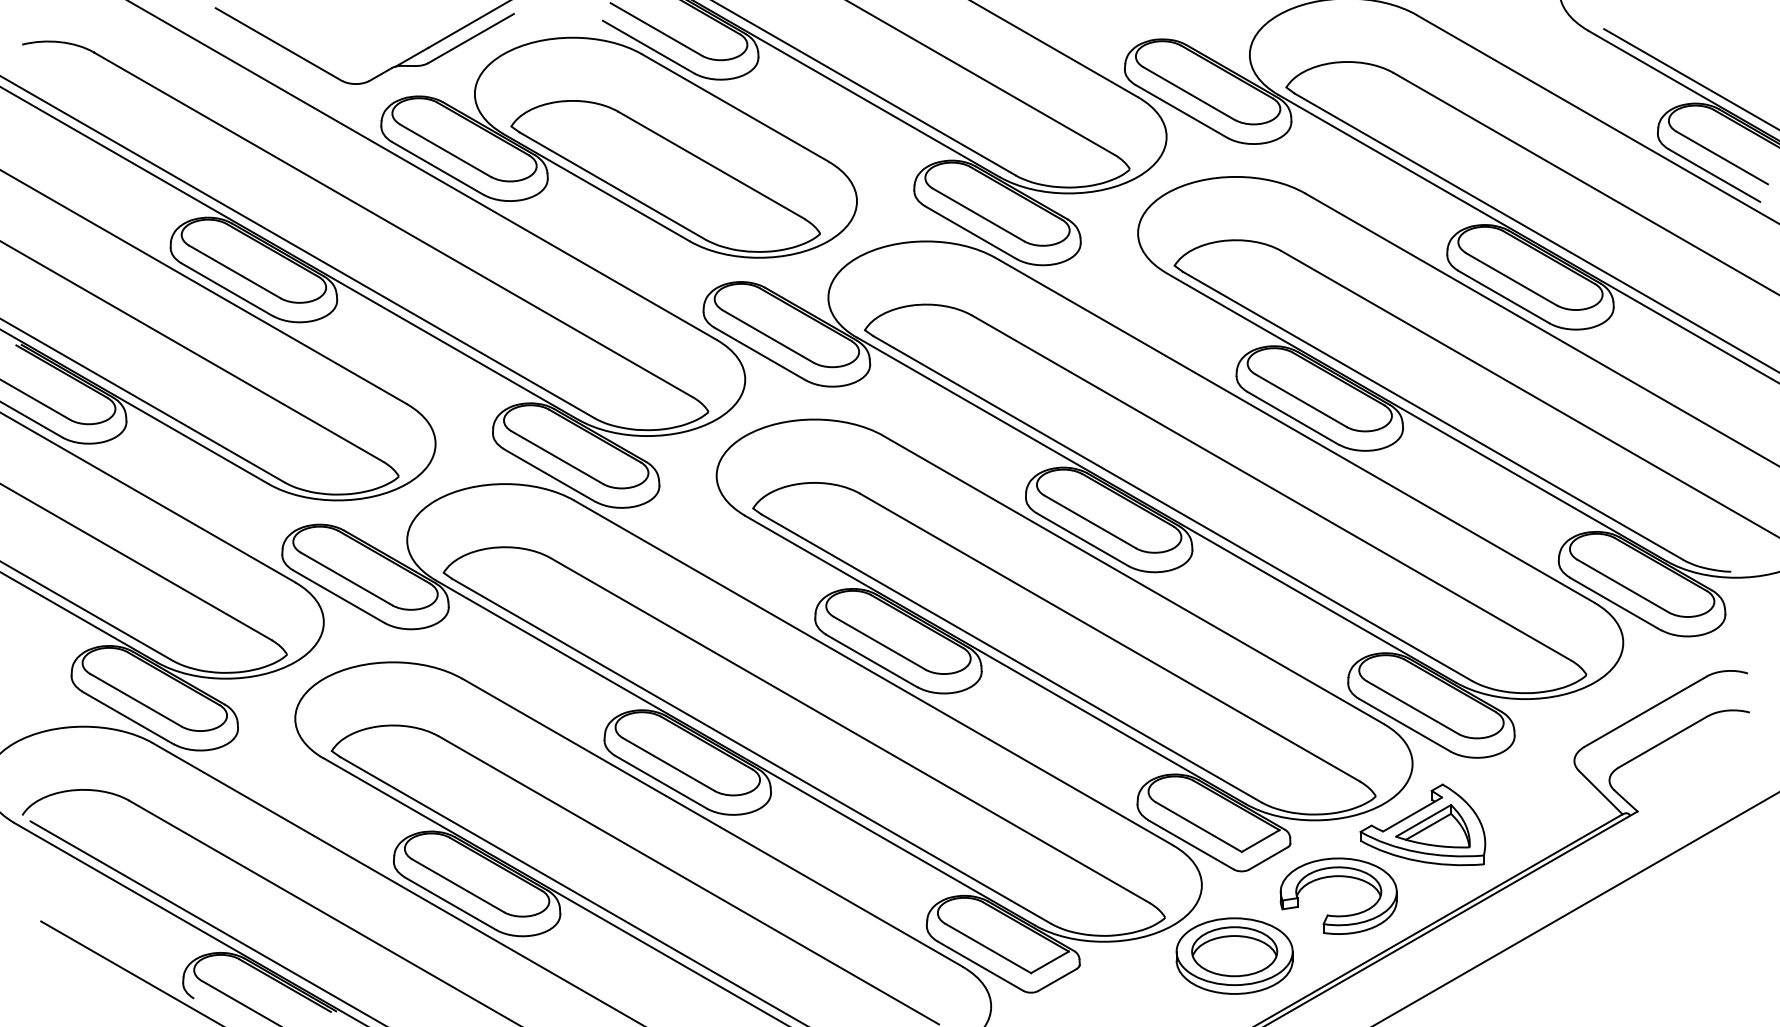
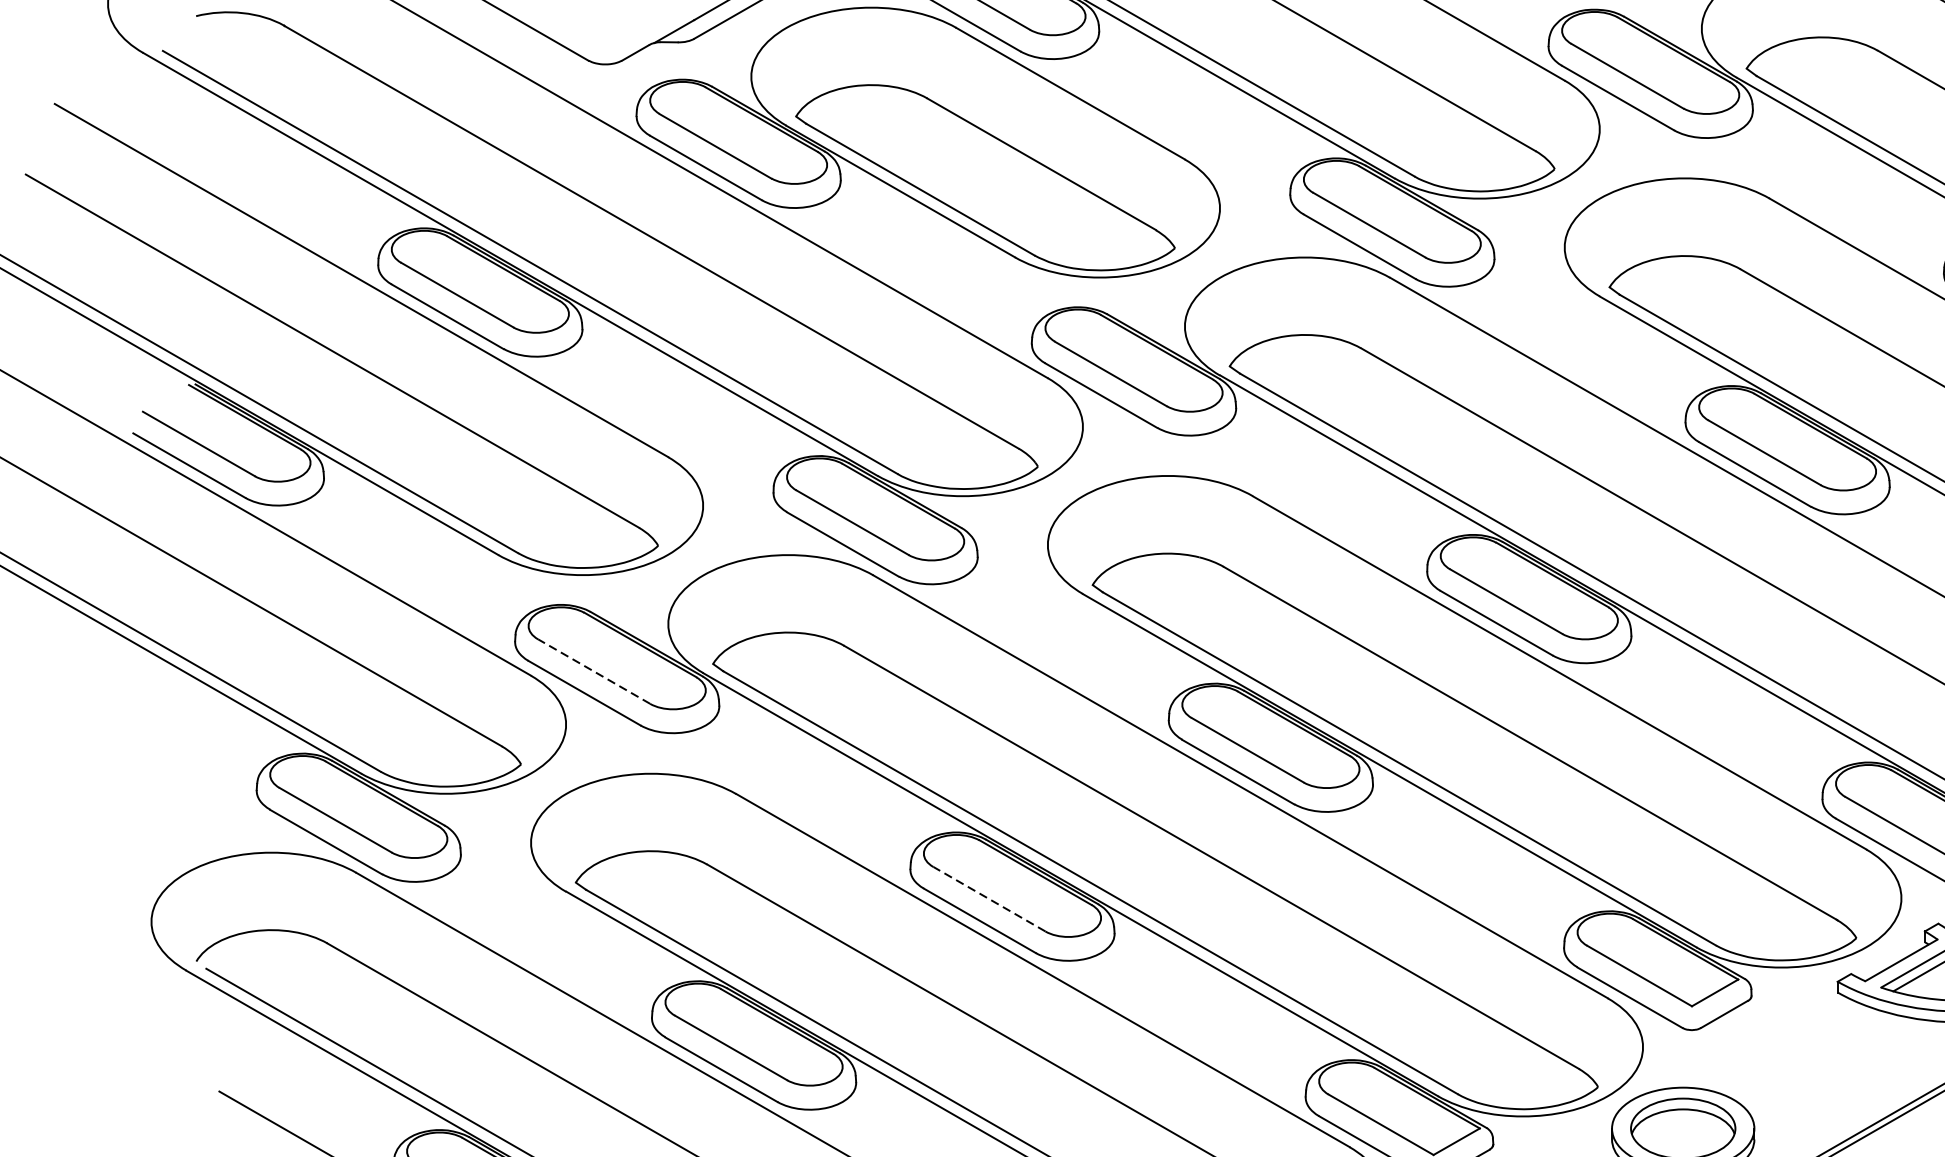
line: (346, 579) -> (593, 672), solid -> dashed
line: (669, 764) -> (990, 899), solid -> dashed
part: (1338, 877) -> (1810, 1037), removed

